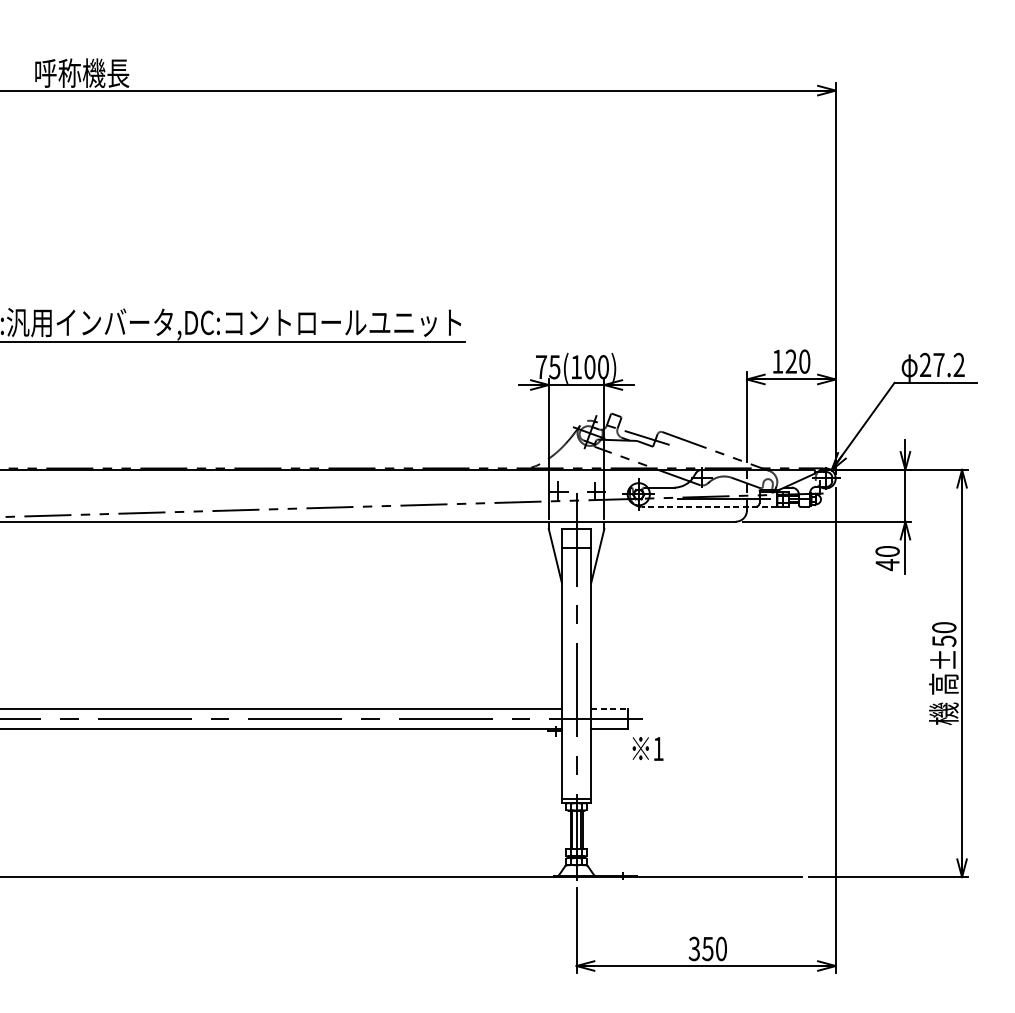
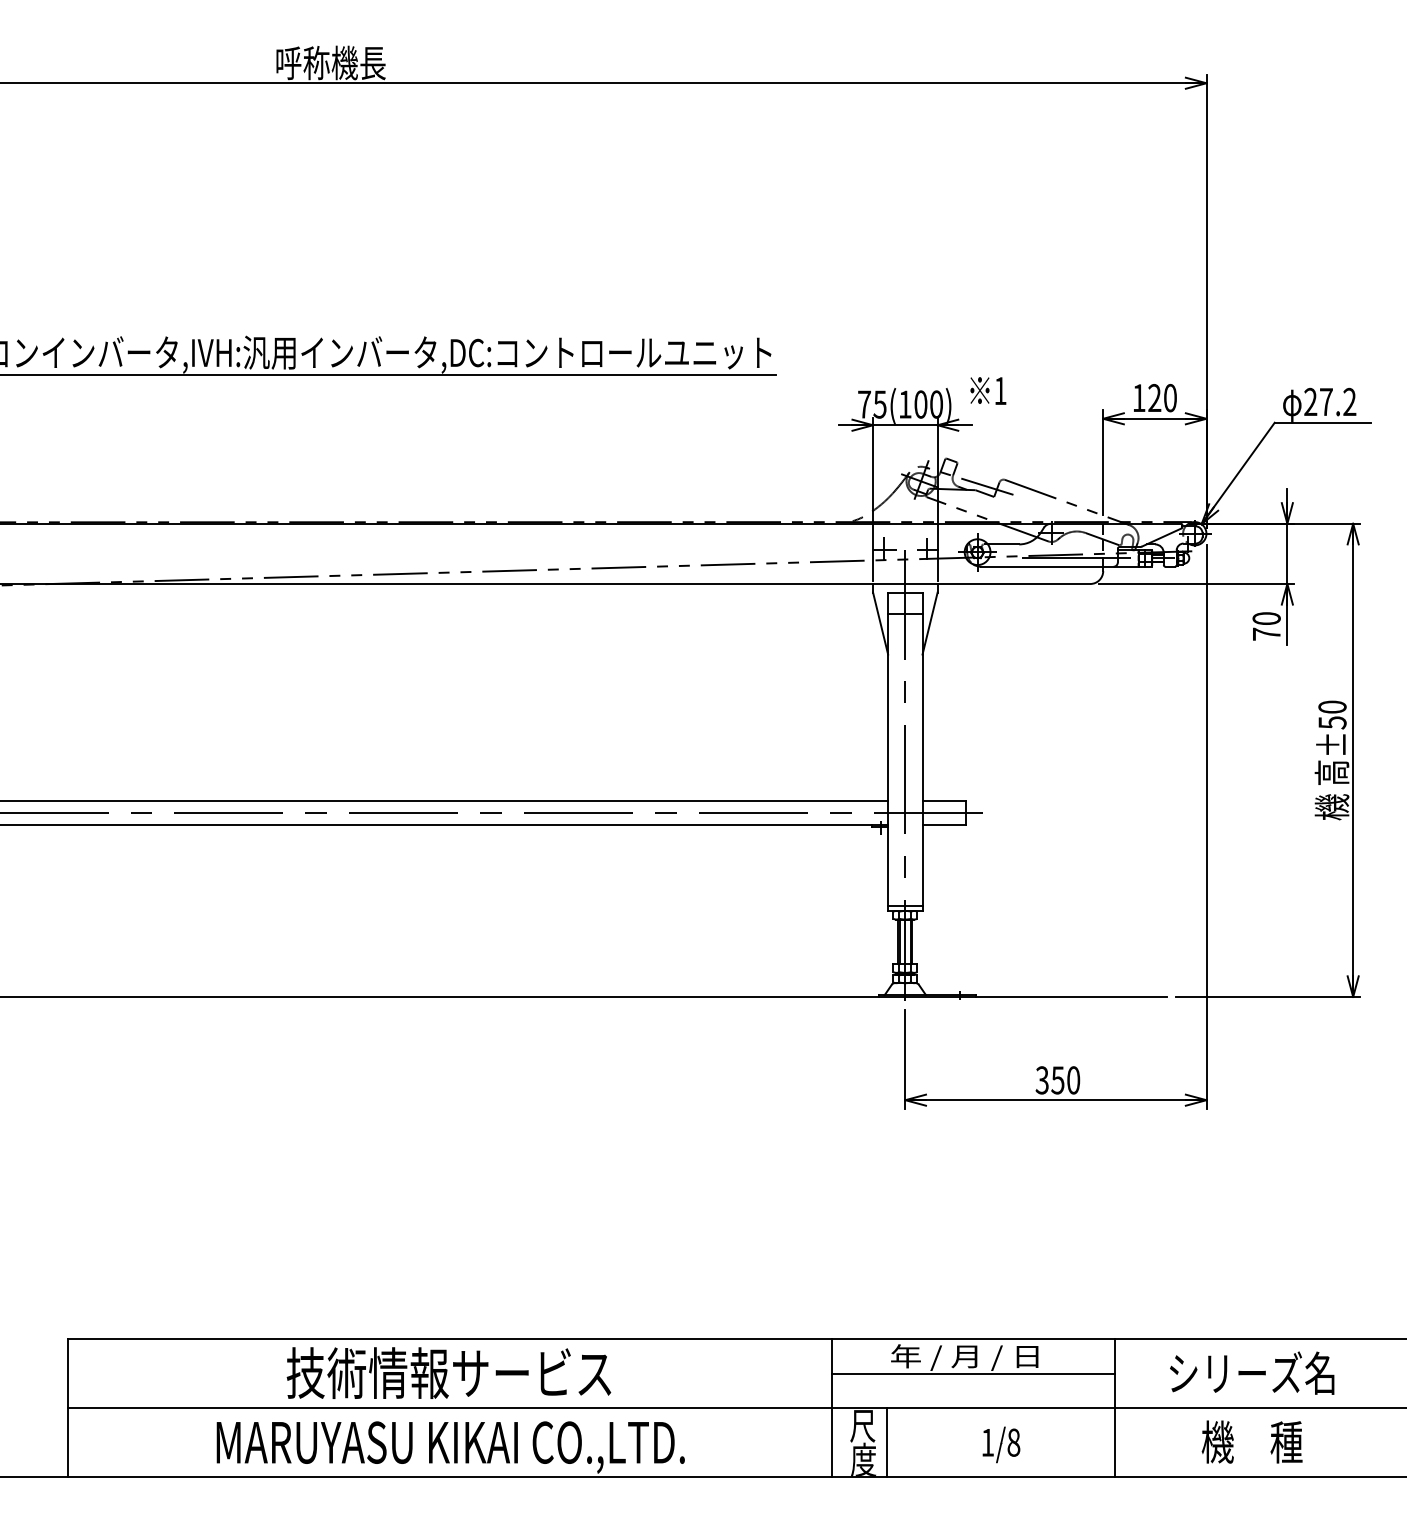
line: (709, 506) -> (1059, 566), dashed -> solid
text: (887, 565) -> (1266, 634), 40 -> 70
line: (610, 708) -> (944, 801), dashed -> solid
text: (648, 748) -> (988, 390), moved

